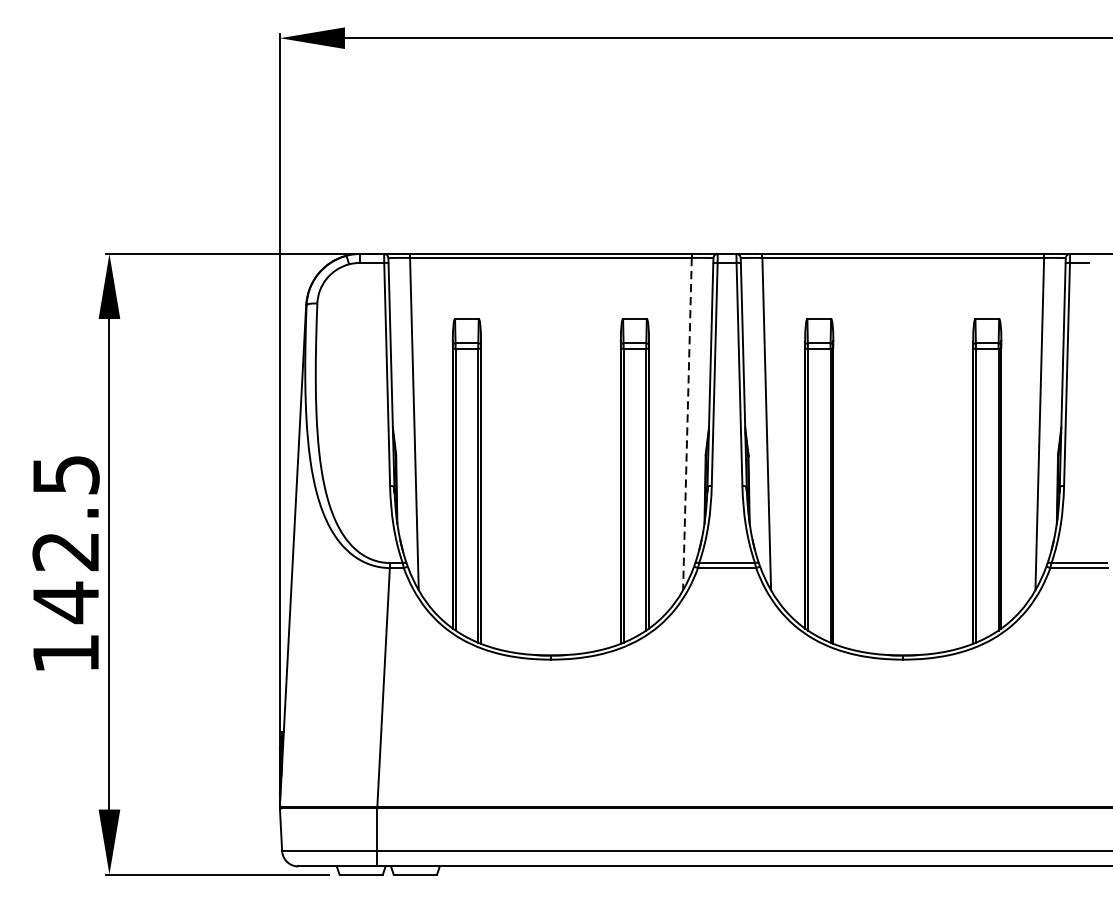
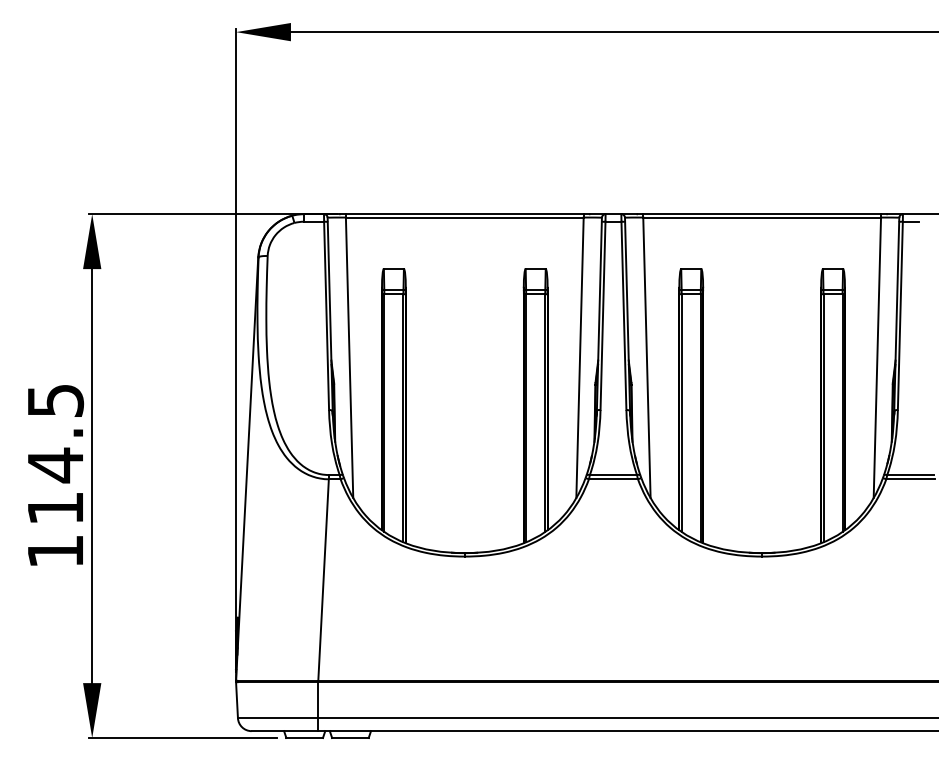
line: (688, 424) -> (580, 358), dashed -> solid
text: (64, 576) -> (54, 486), 142.5 -> 114.5

